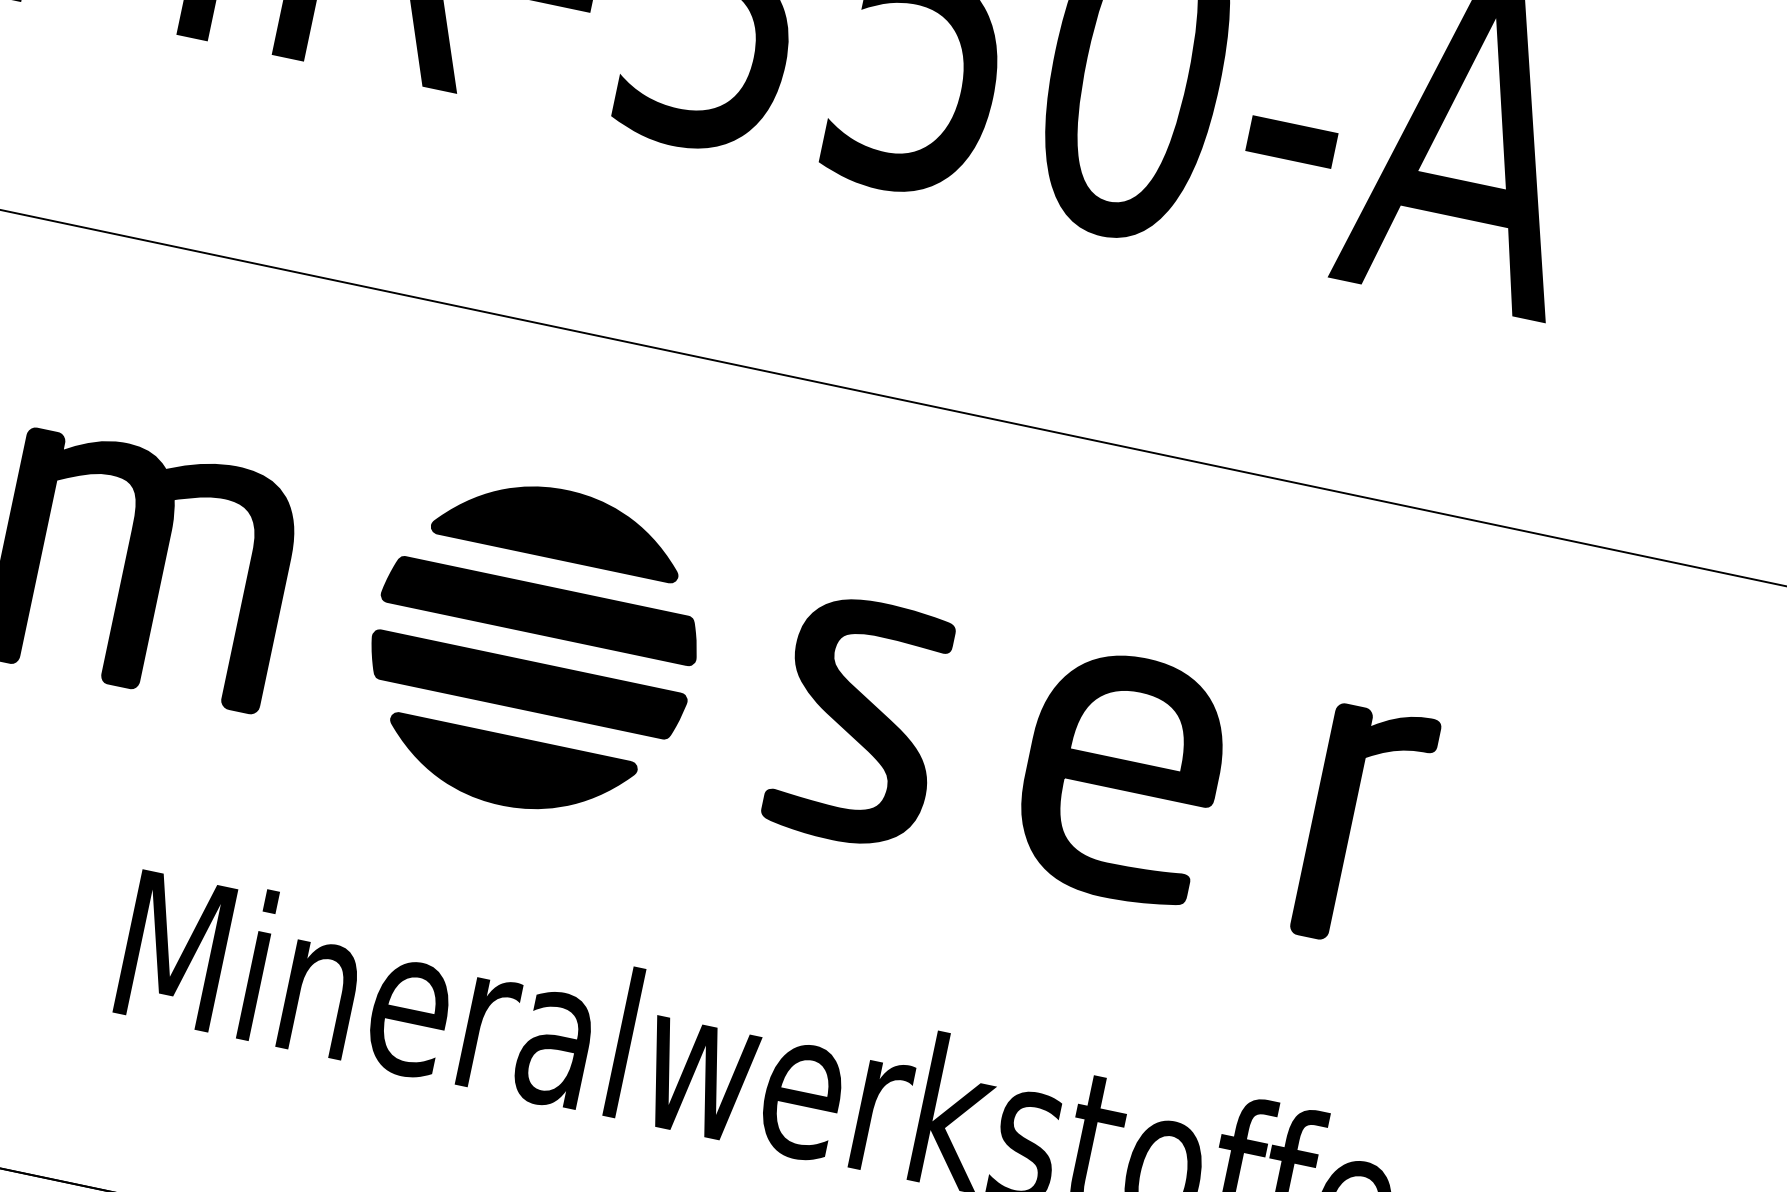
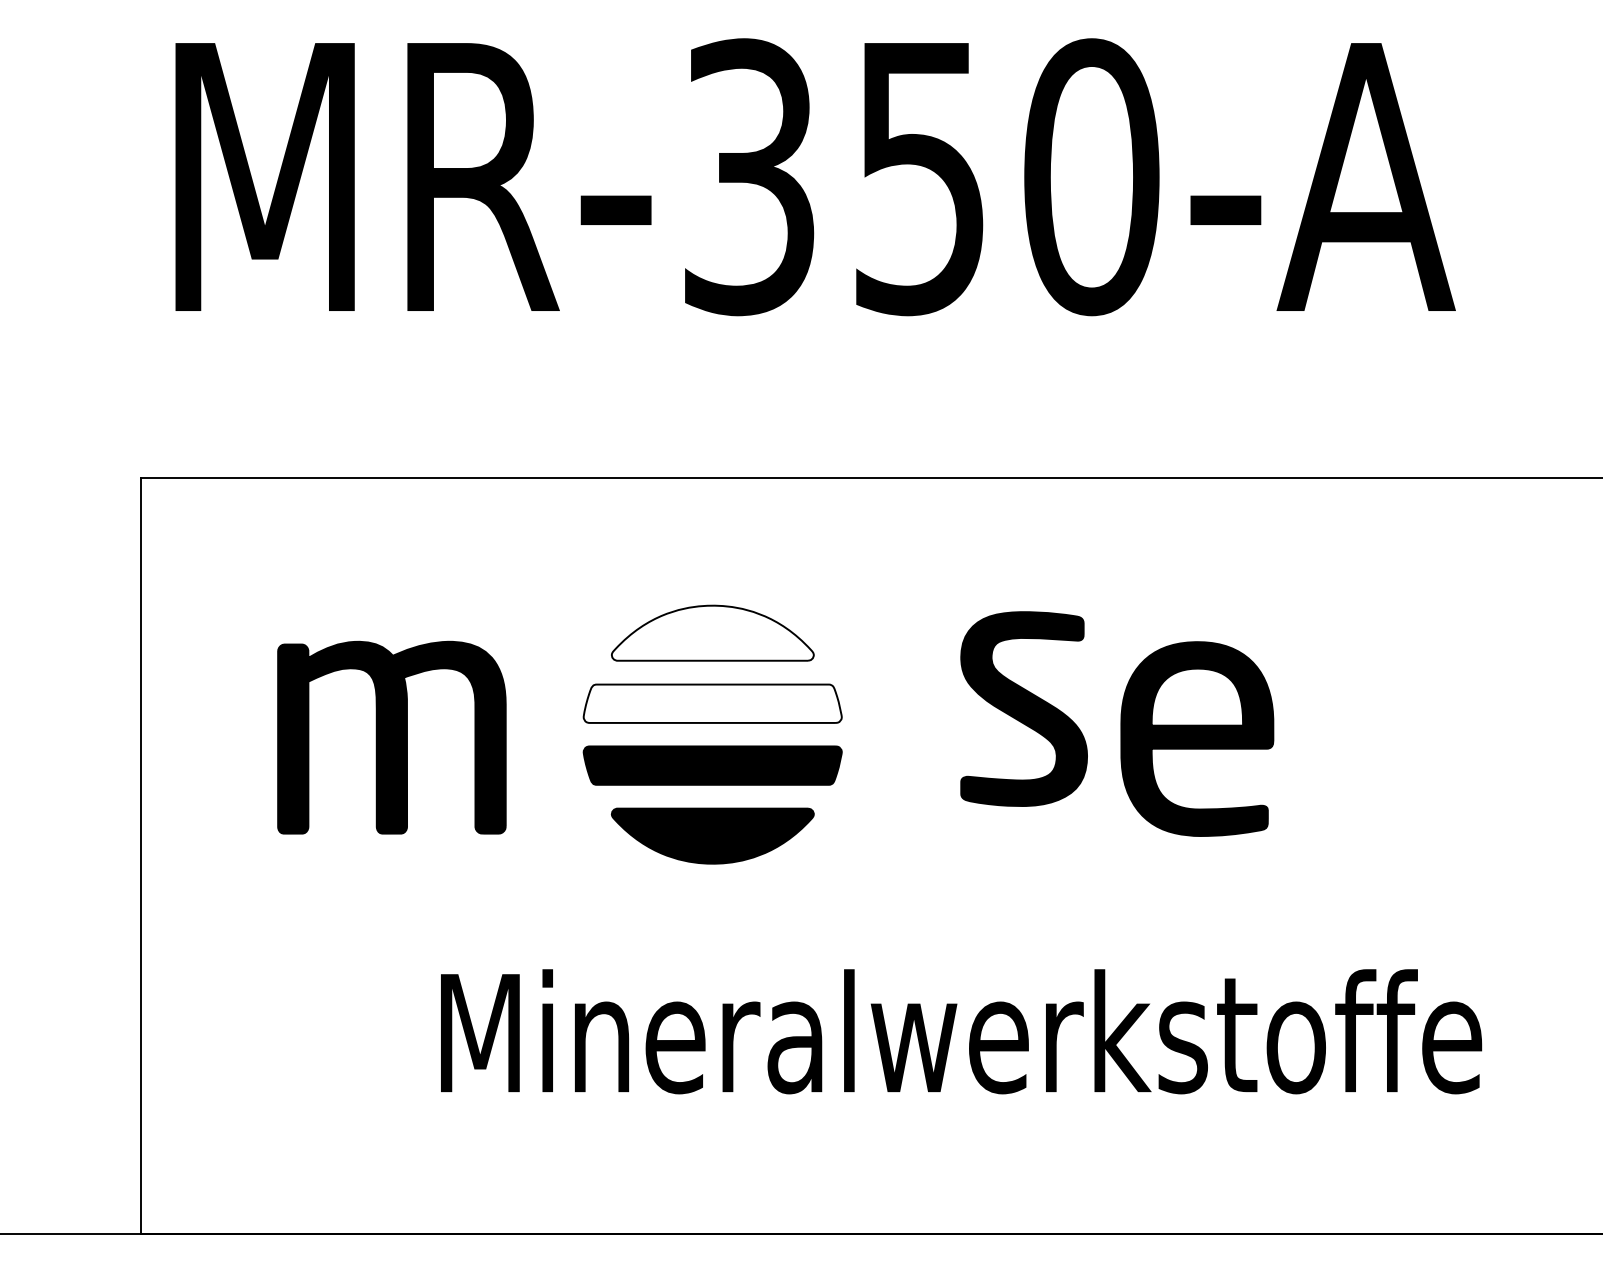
fill: (560, 523) -> (712, 632), removed
fill: (541, 609) -> (712, 703), removed
part: (859, 721) -> (1023, 708), moved
part: (1352, 823) -> (1386, 737), removed

